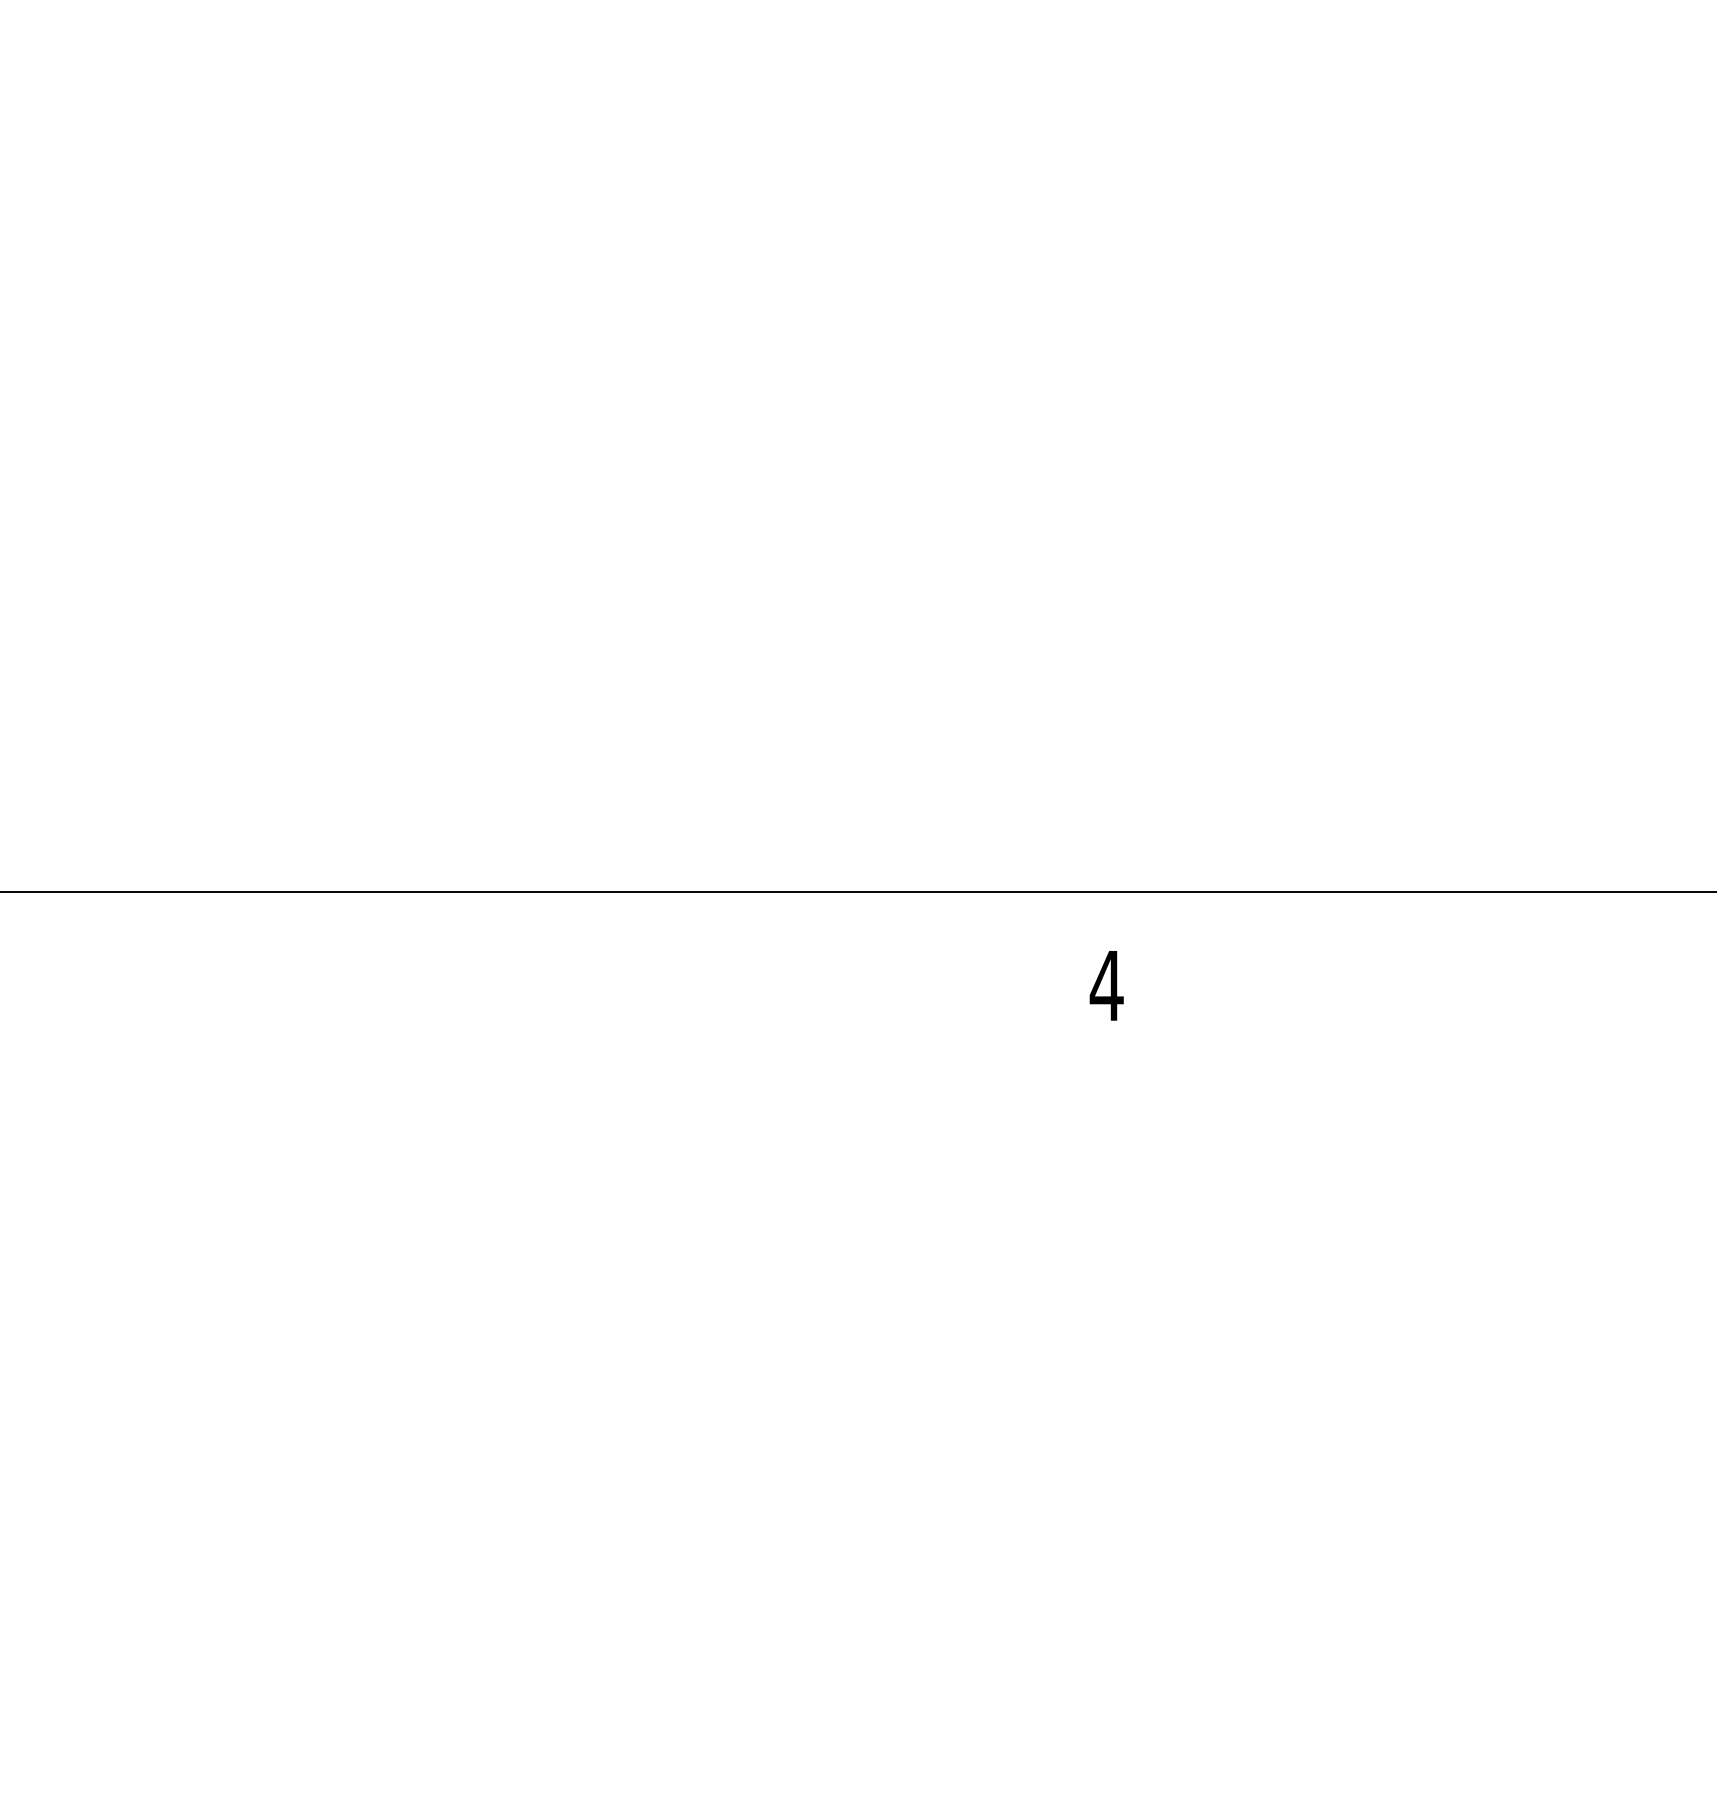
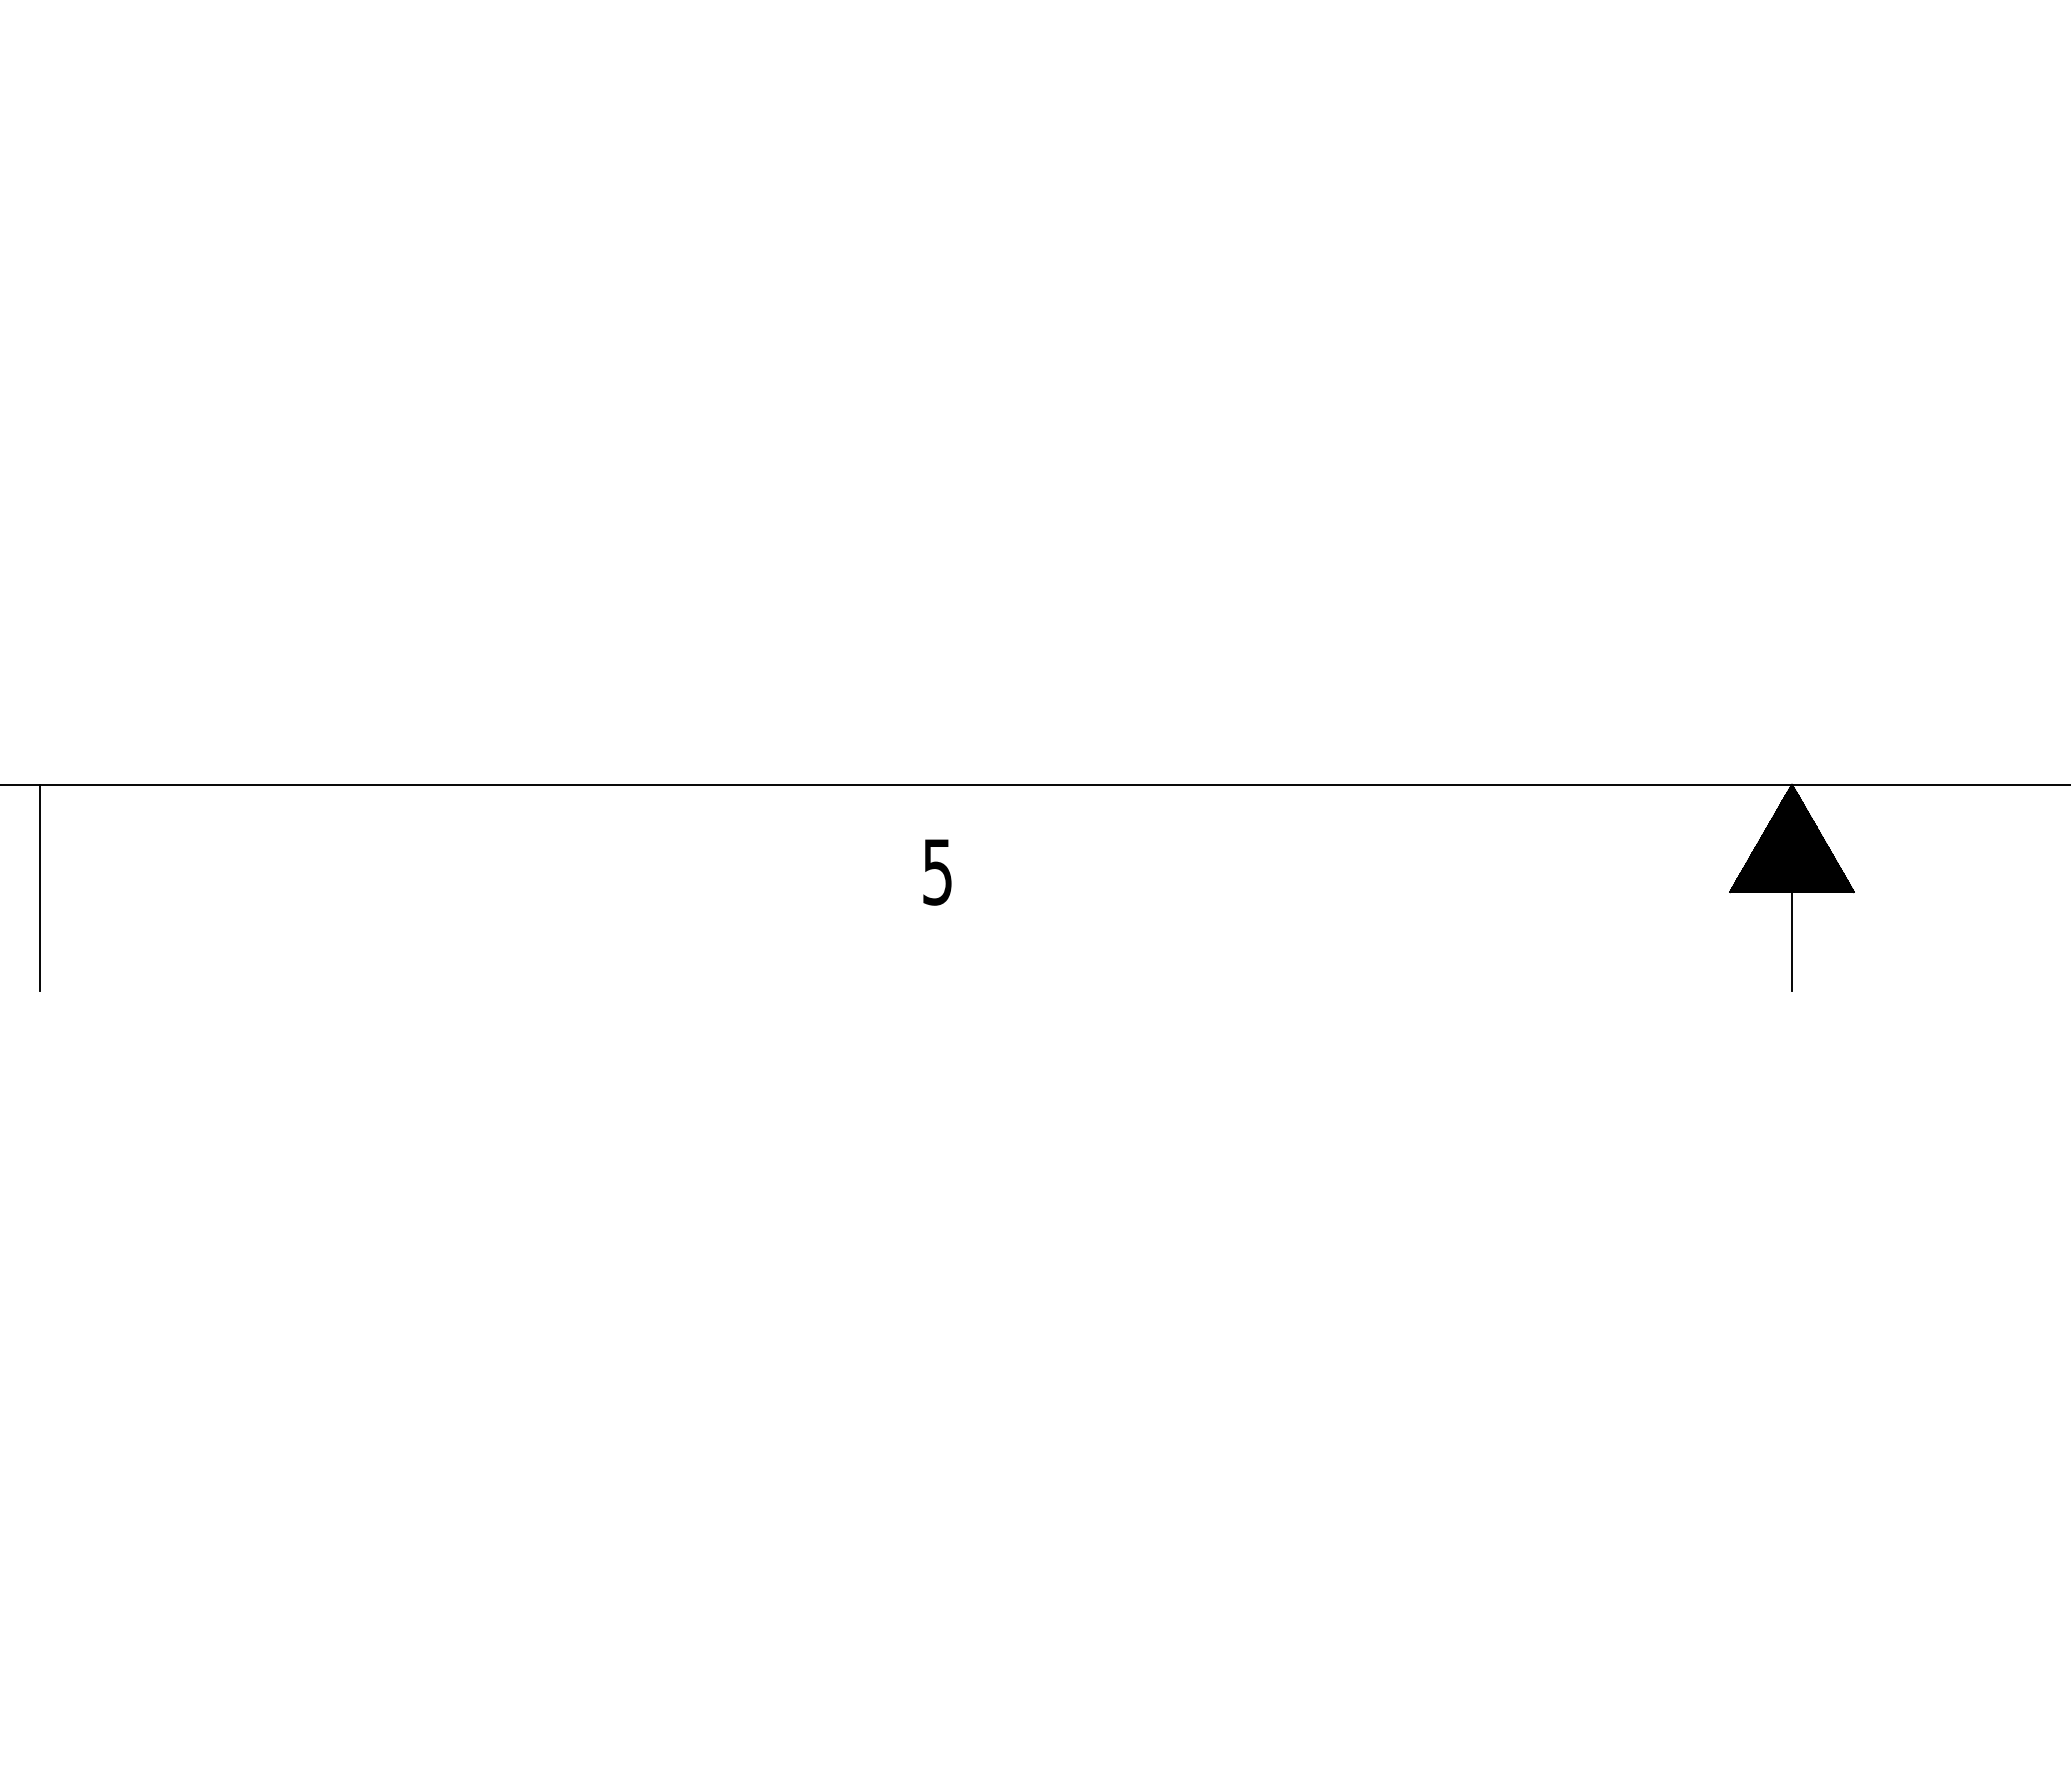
text: (1106, 986) -> (937, 872), 4 -> 5
line: (141, 1002) -> (39, 887), added

